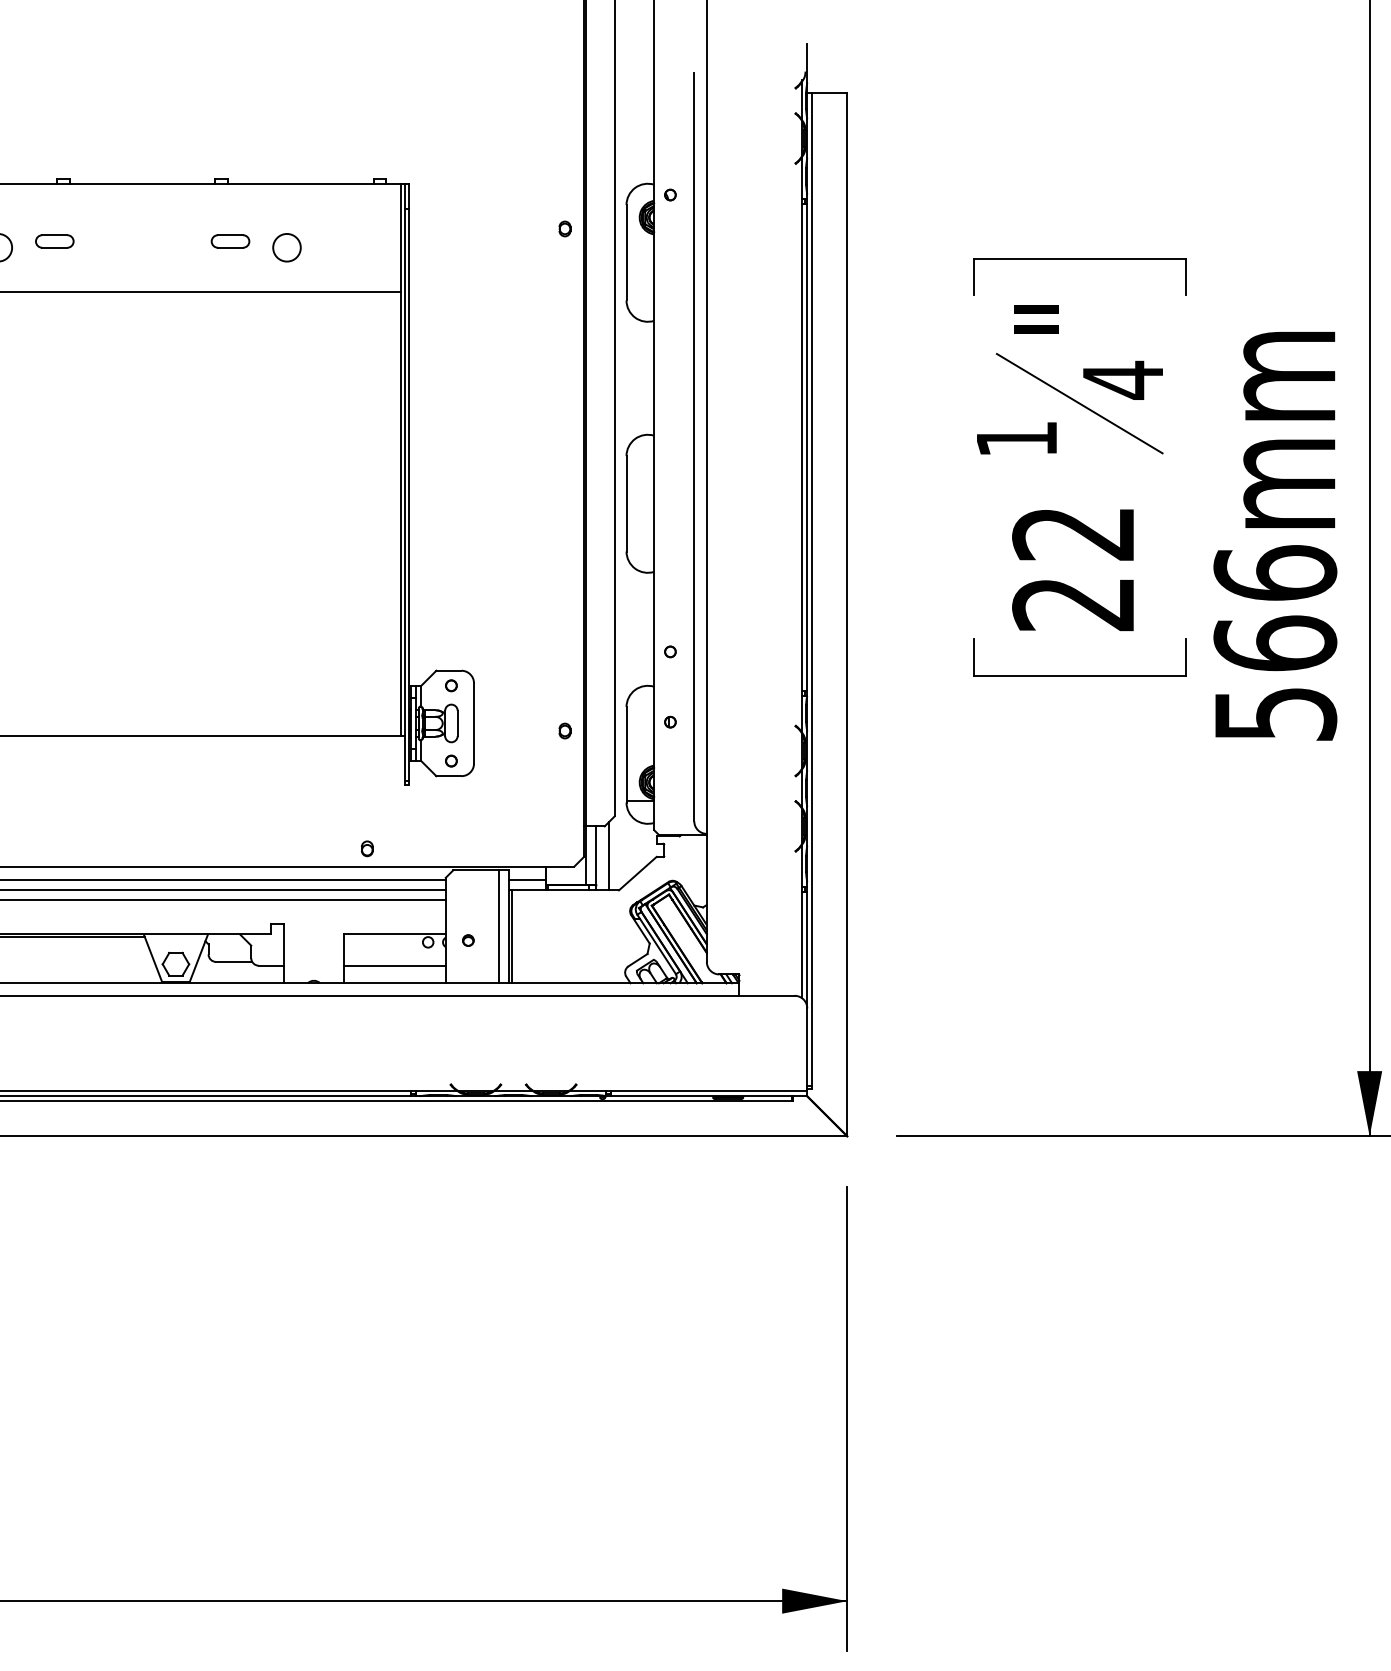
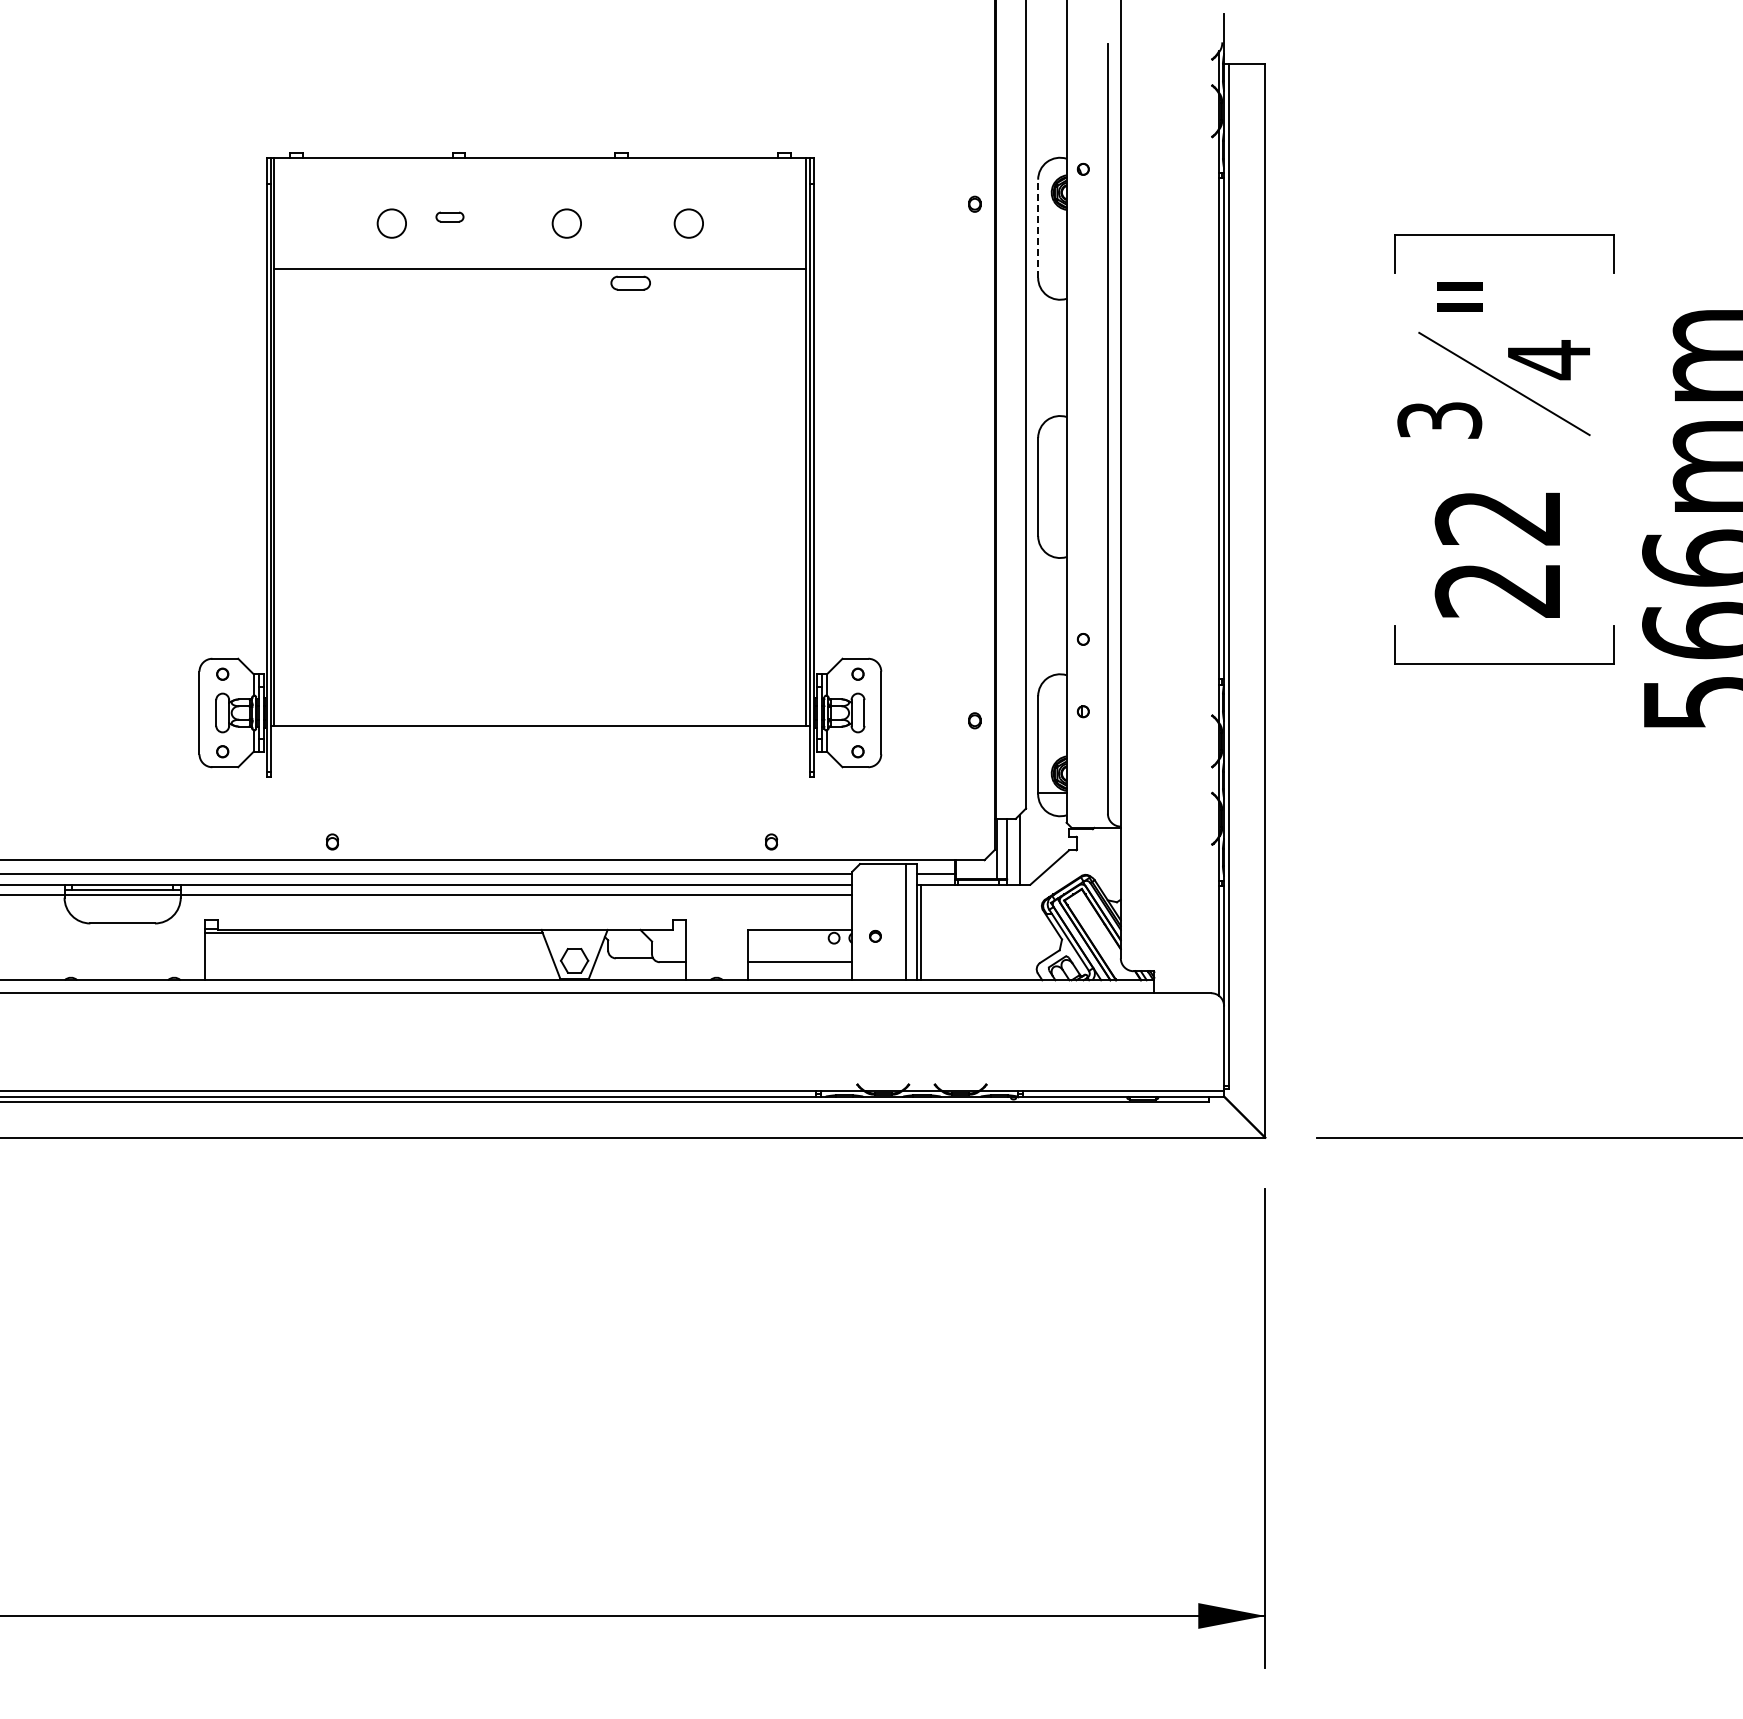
part: (54, 240) -> (449, 216), size x0.7
part: (230, 240) -> (630, 282), moved
circle: (168, 247) -> (566, 223), added
line: (626, 252) -> (1038, 228), solid -> dashed
text: (1016, 439) -> (1439, 420), 1 -> 3

